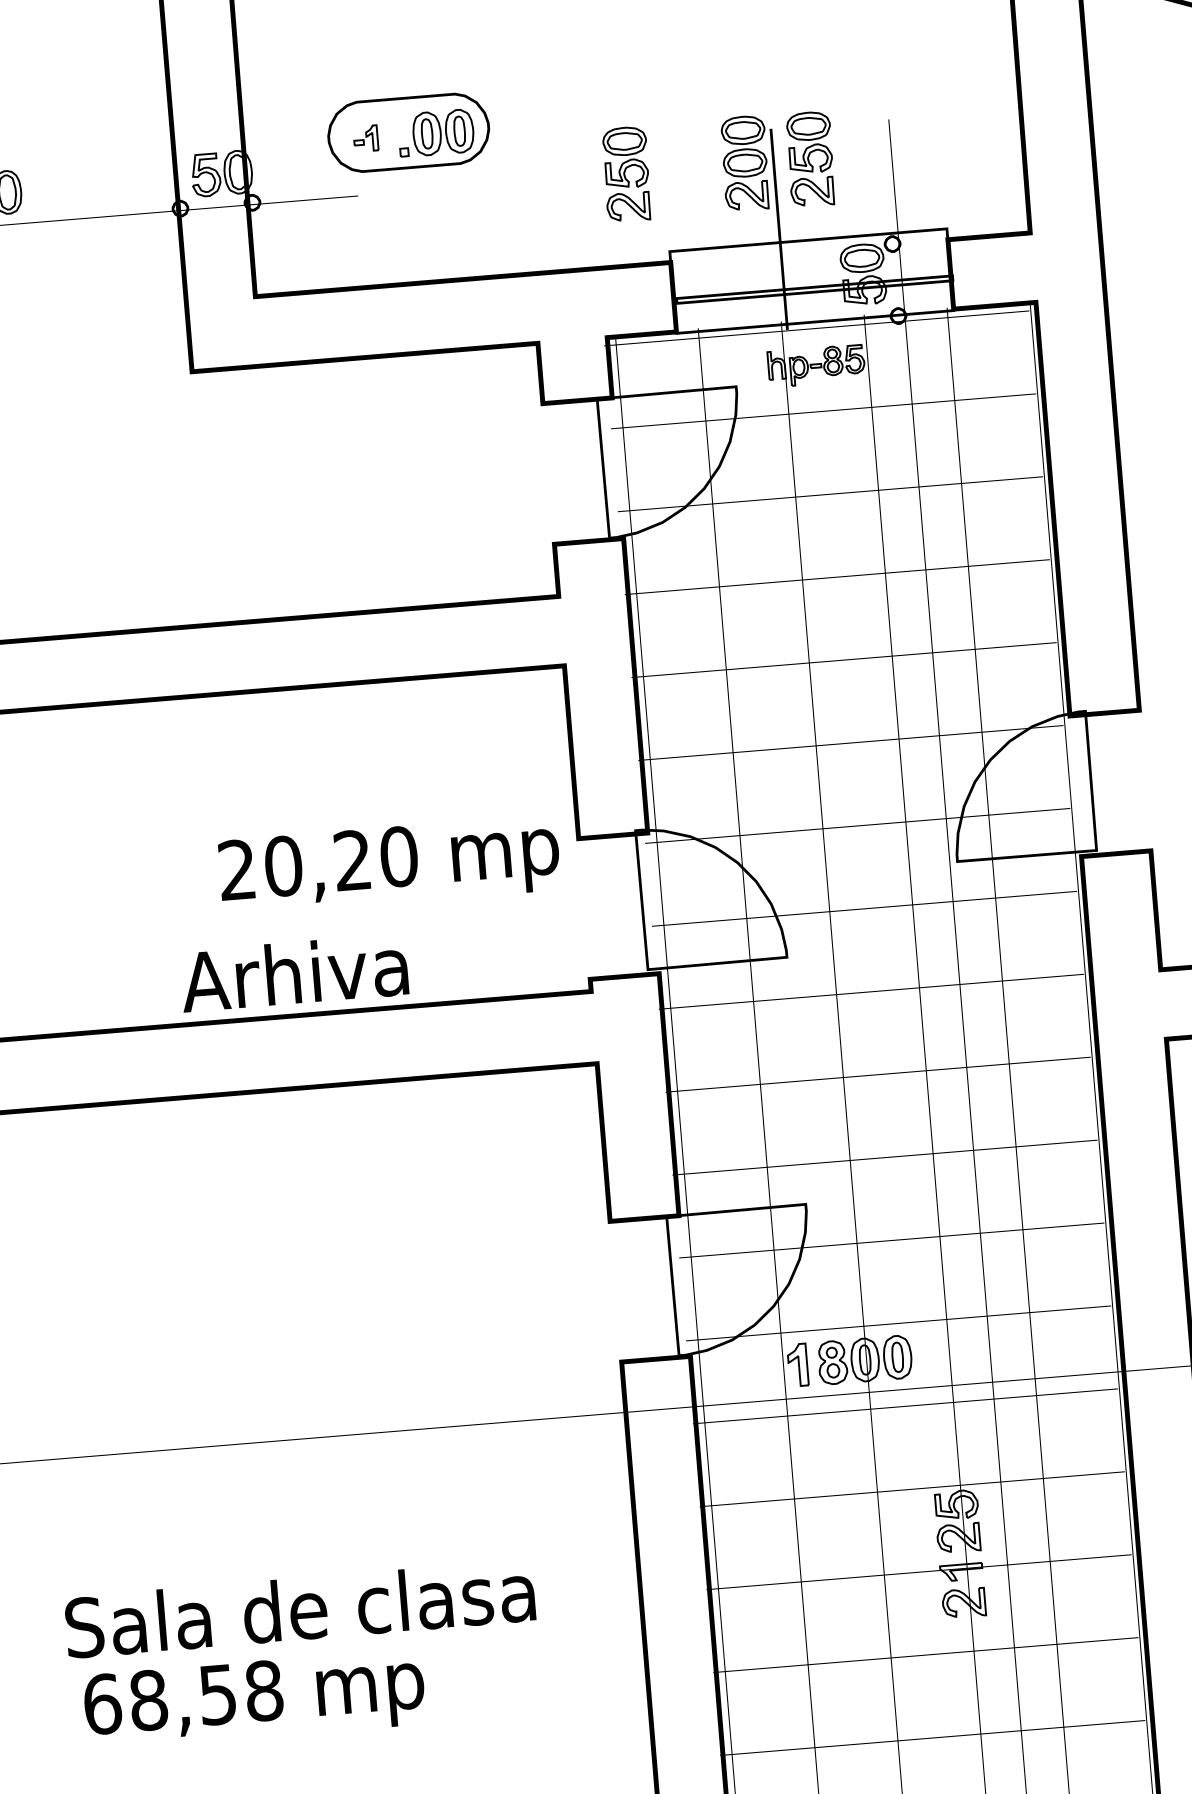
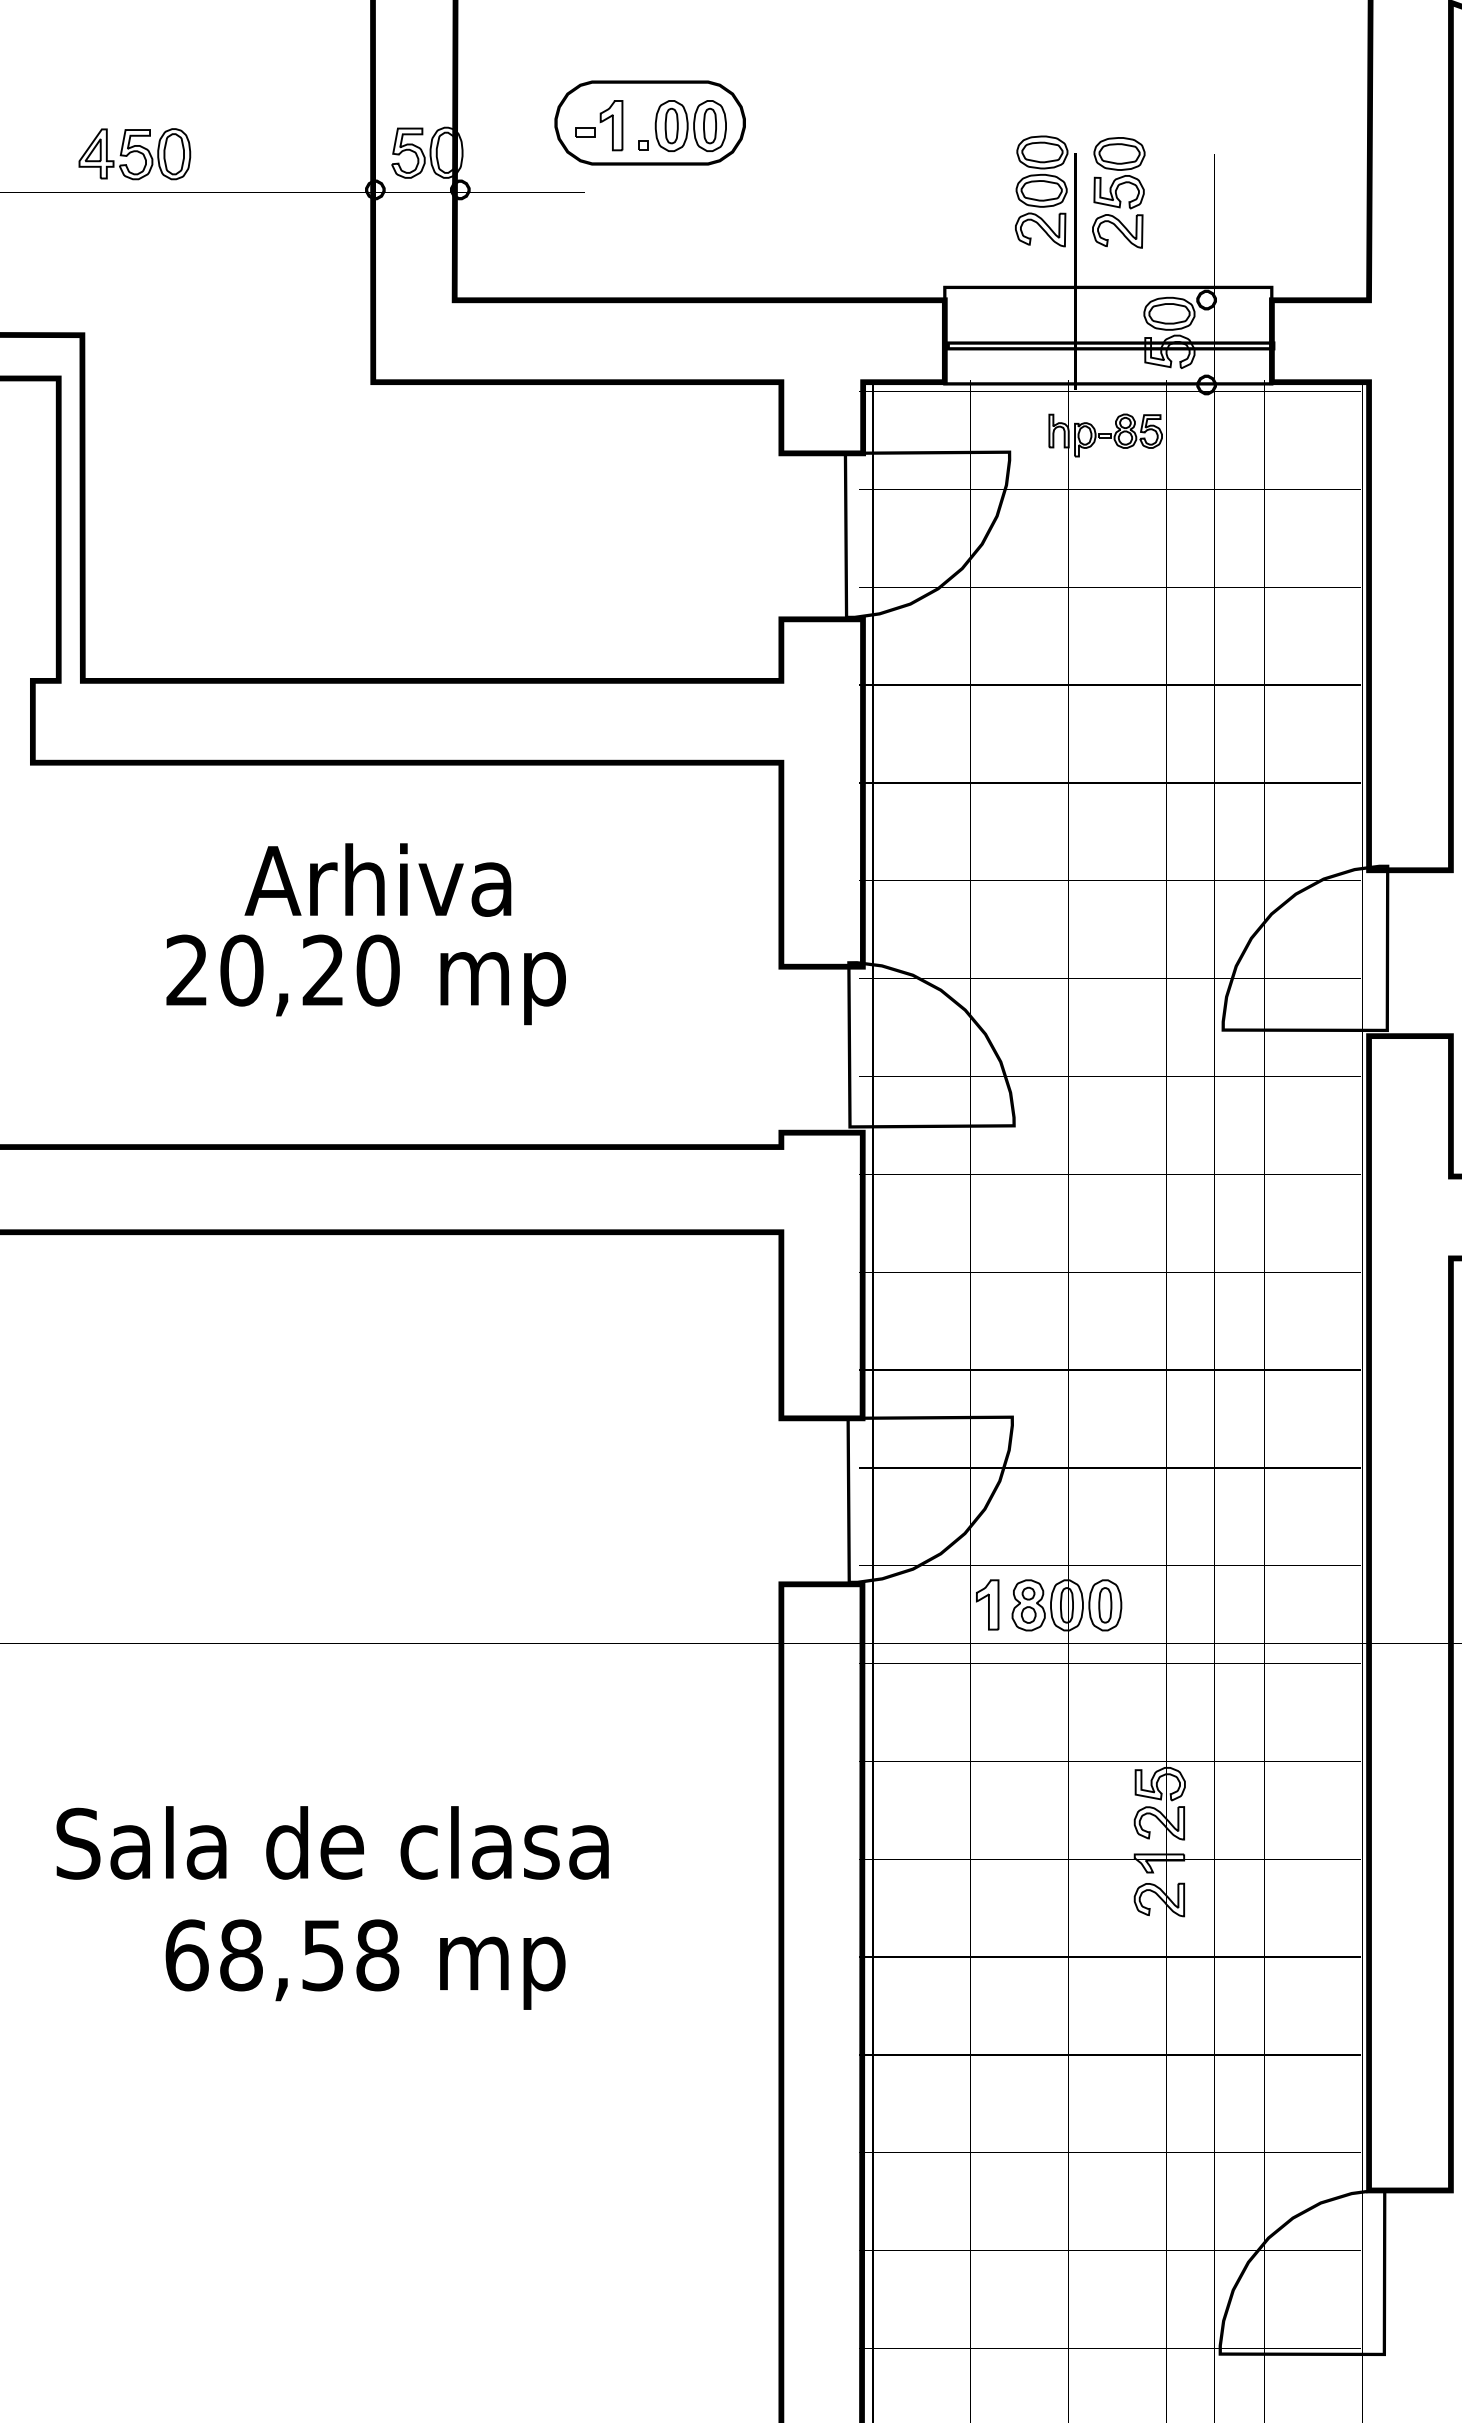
part: (365, 138) -> (599, 125), size x1.67
part: (626, 174) -> (901, 192), removed
text: (388, 865) -> (365, 979), moved
text: (293, 972) -> (377, 879), moved
text: (299, 1608) -> (332, 1842), moved
text: (254, 1699) -> (365, 1964), moved

